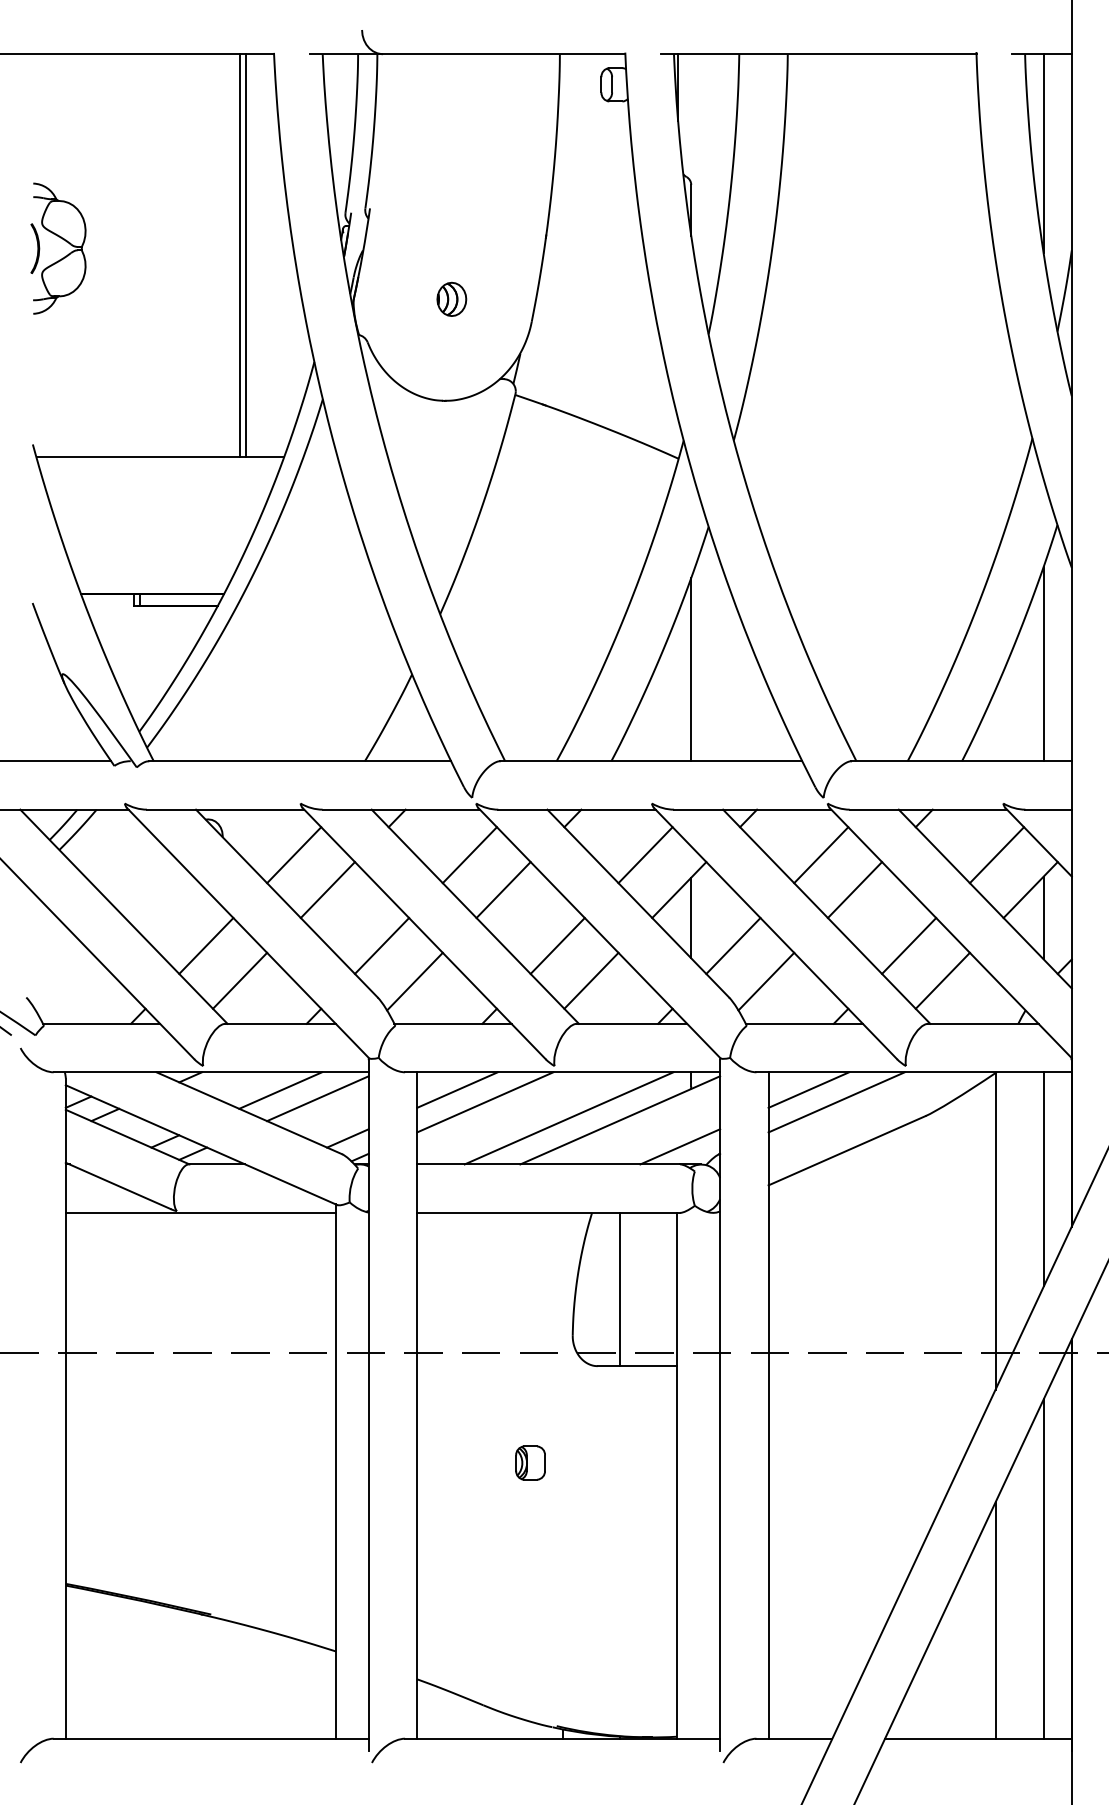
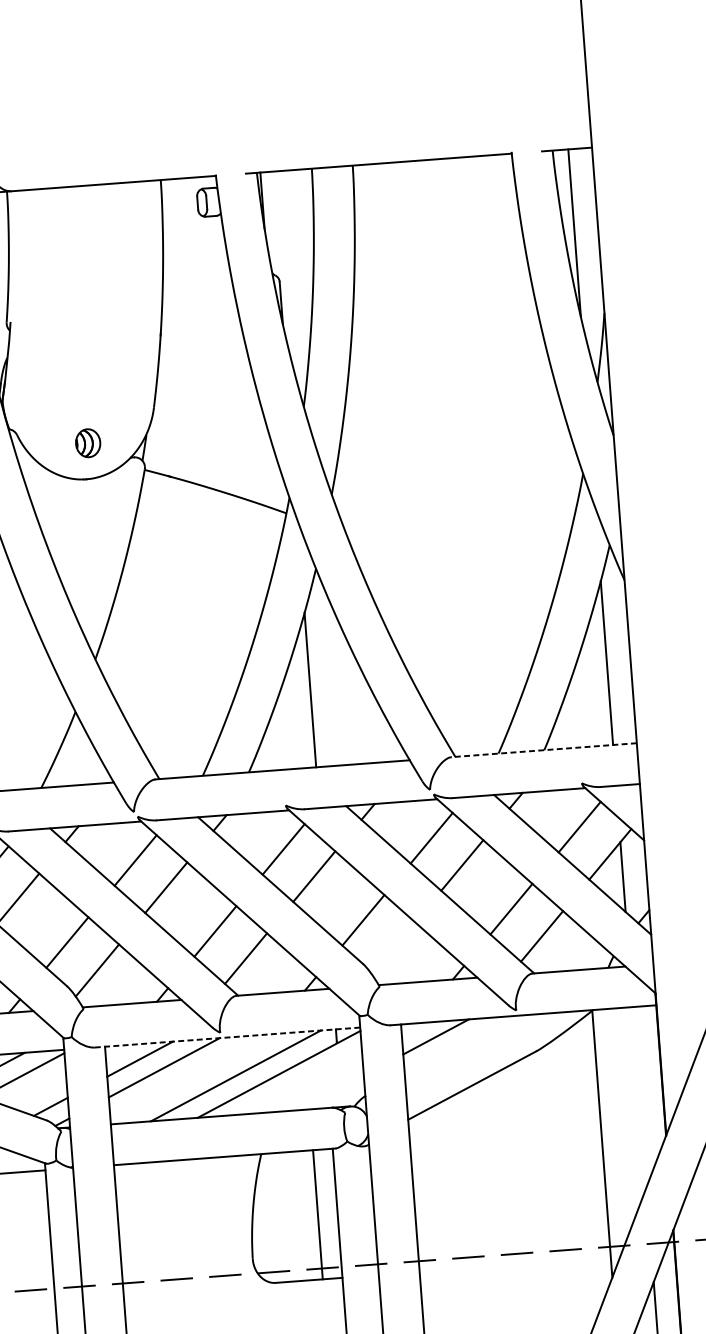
part: (451, 298) -> (87, 442), moved
line: (961, 761) -> (543, 750), solid -> dashed
line: (691, 917) -> (326, 898), removed
line: (766, 981) -> (393, 948), removed
line: (562, 1072) -> (227, 1037), solid -> dashed
line: (836, 1102) -> (460, 1045), removed
line: (680, 1146) -> (331, 1092), removed
line: (1044, 1179) -> (640, 1097), removed
line: (619, 1289) -> (317, 1214), moved

